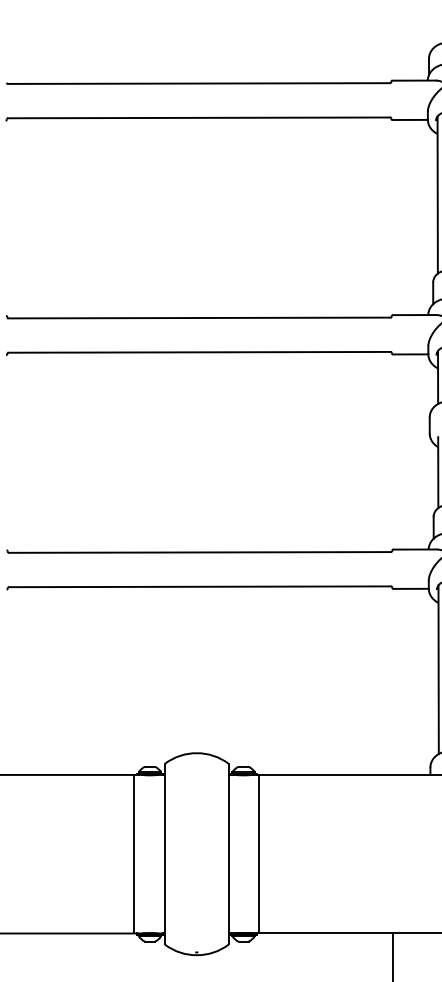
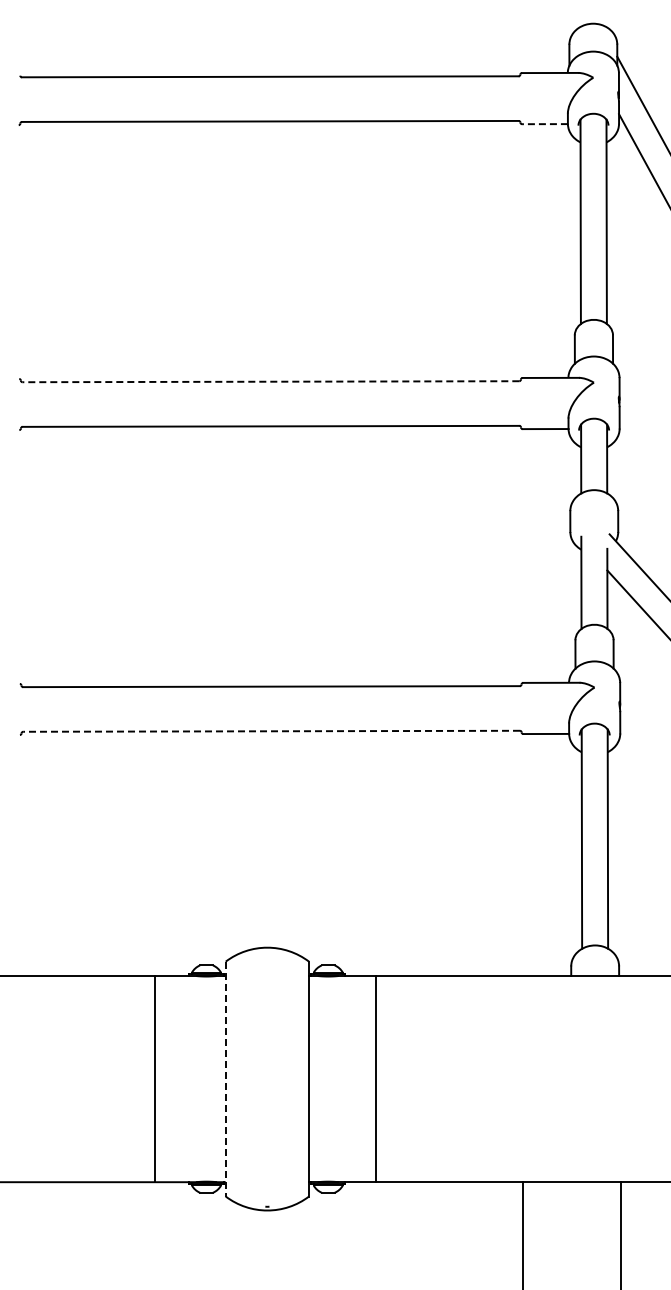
line: (409, 120) -> (544, 124), solid -> dashed
line: (199, 317) -> (270, 381), solid -> dashed
line: (199, 586) -> (271, 731), solid -> dashed
line: (134, 854) -> (155, 1079), moved
line: (164, 854) -> (225, 1079), solid -> dashed
line: (259, 854) -> (375, 1079), moved

